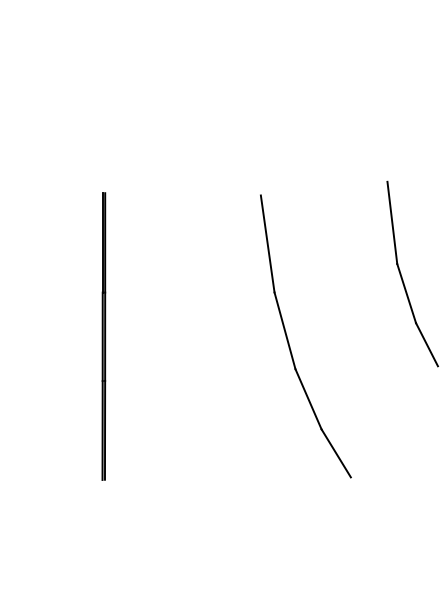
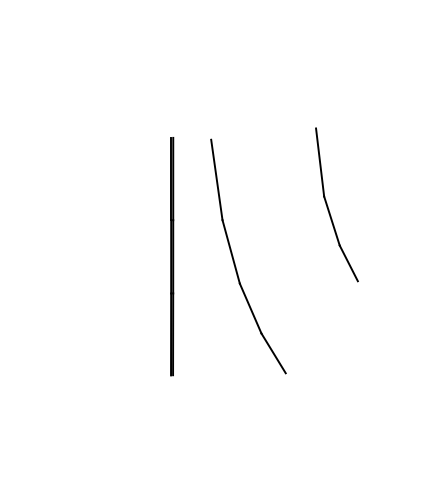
line: (104, 336) -> (172, 256), moved

